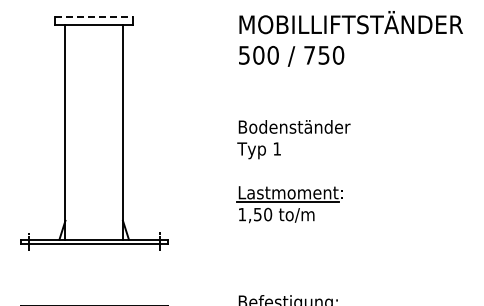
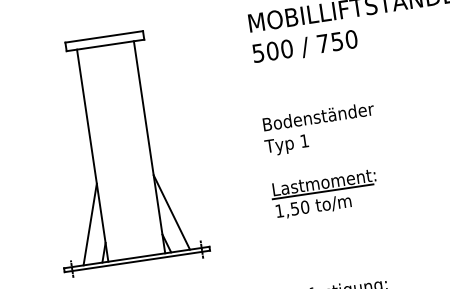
line: (94, 16) -> (104, 36), dashed -> solid
line: (52, 199) -> (89, 223), added
line: (135, 199) -> (171, 211), added

